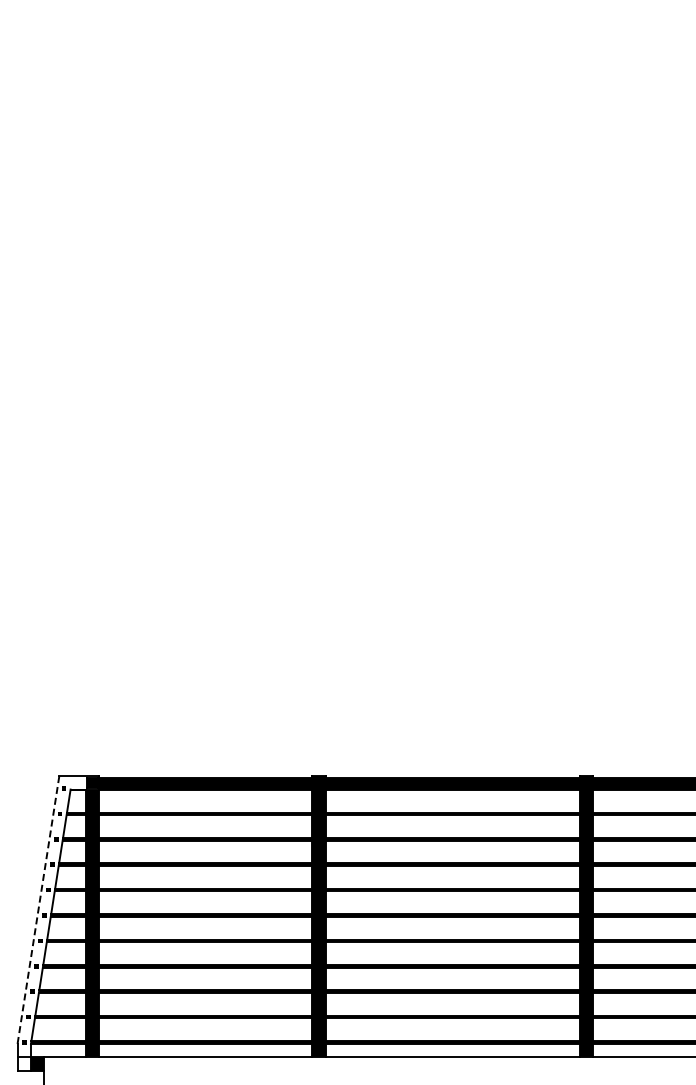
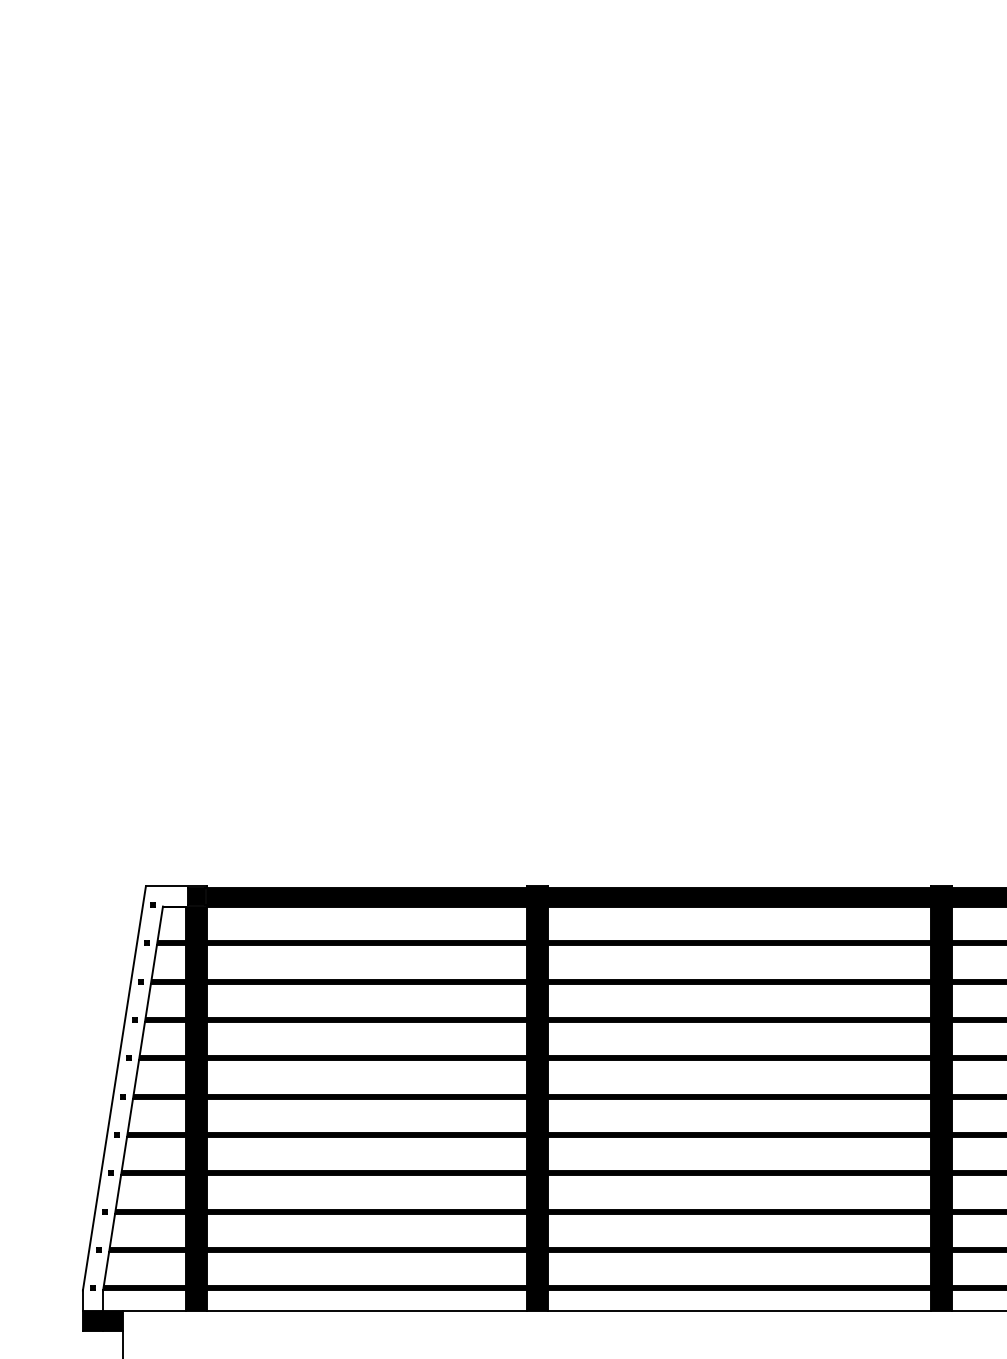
line: (38, 909) -> (114, 1087), dashed -> solid
fill: (23, 1063) -> (91, 1319), added

